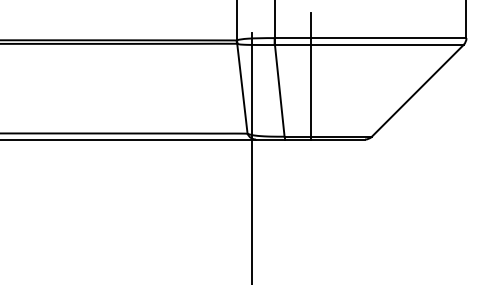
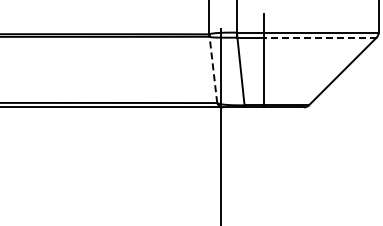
line: (386, 44) -> (319, 37), solid -> dashed
line: (242, 88) -> (213, 69), solid -> dashed

